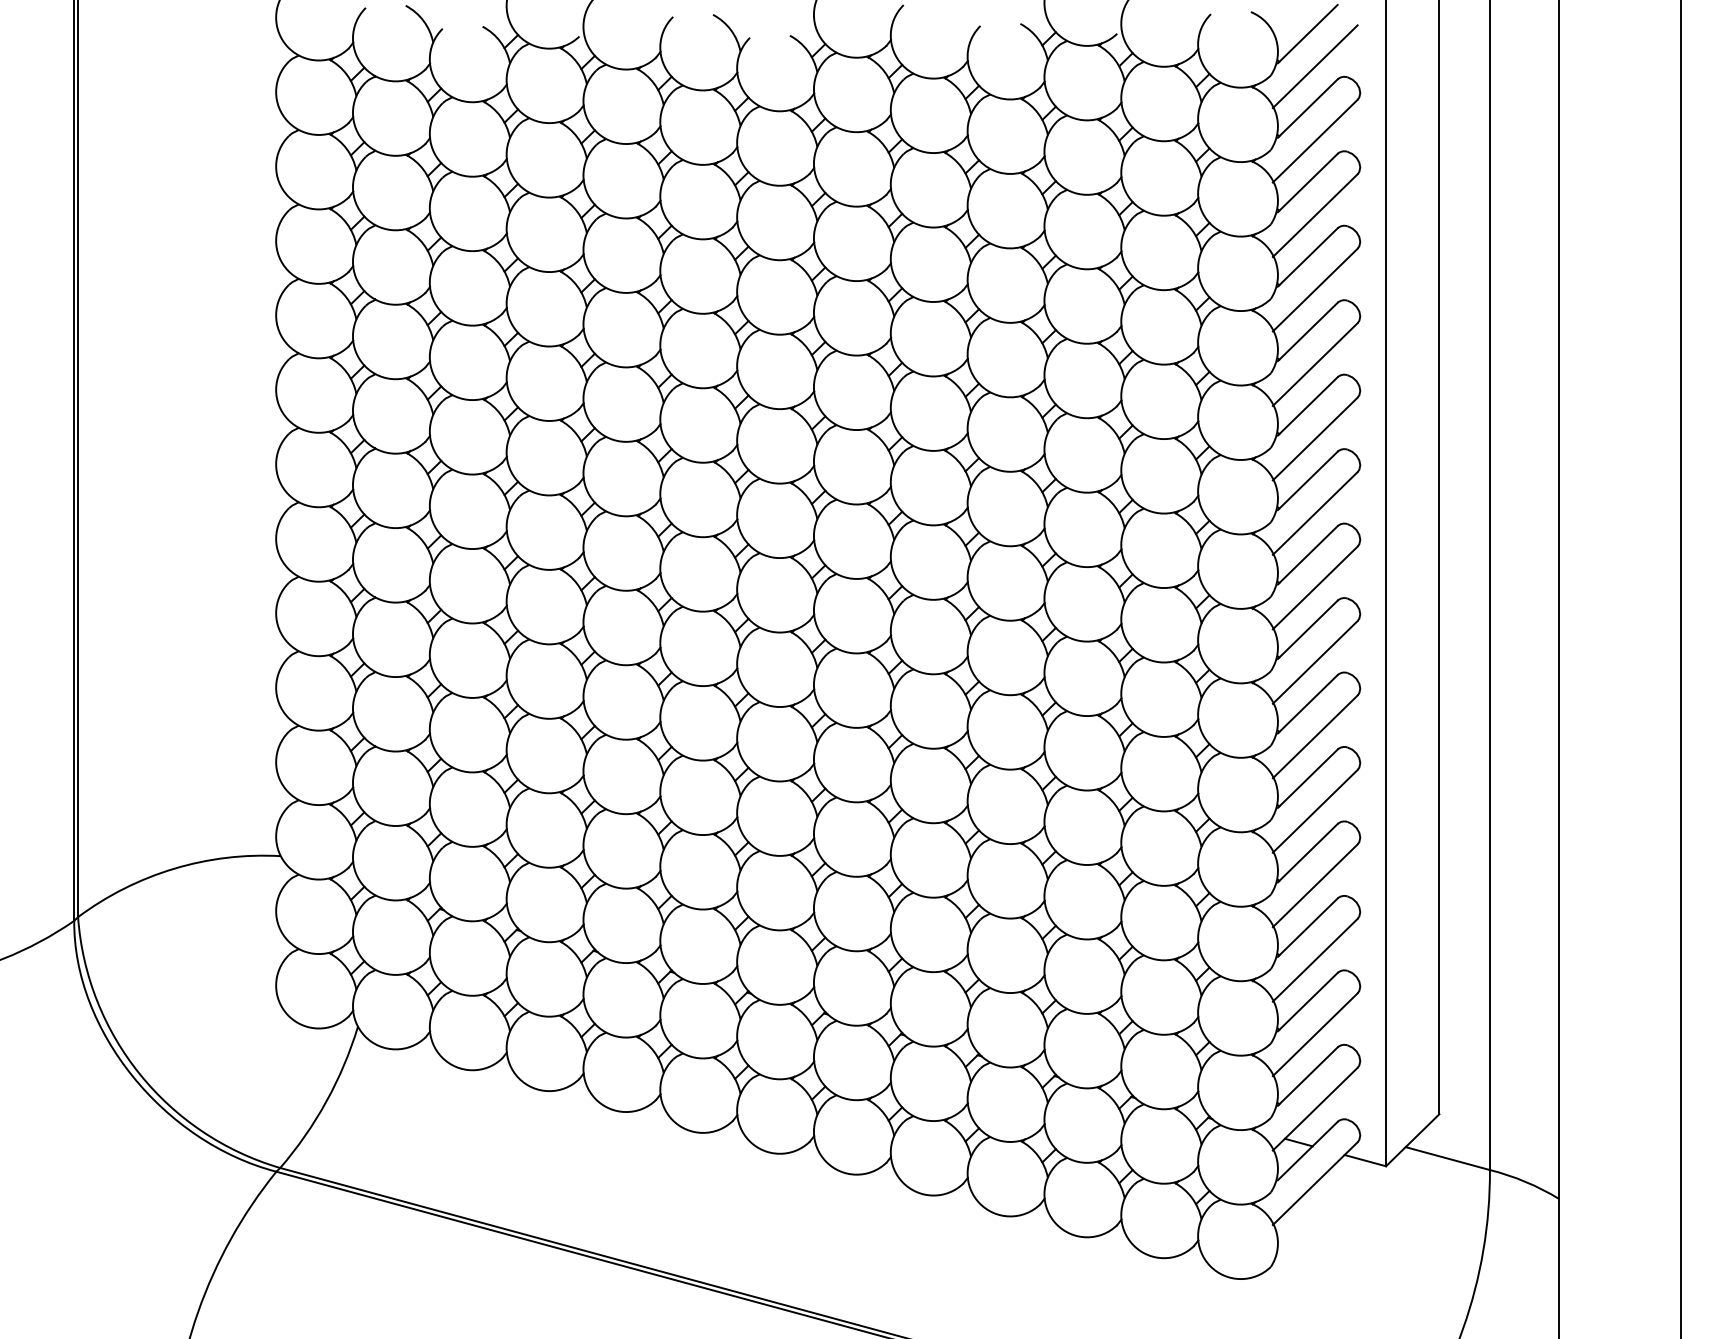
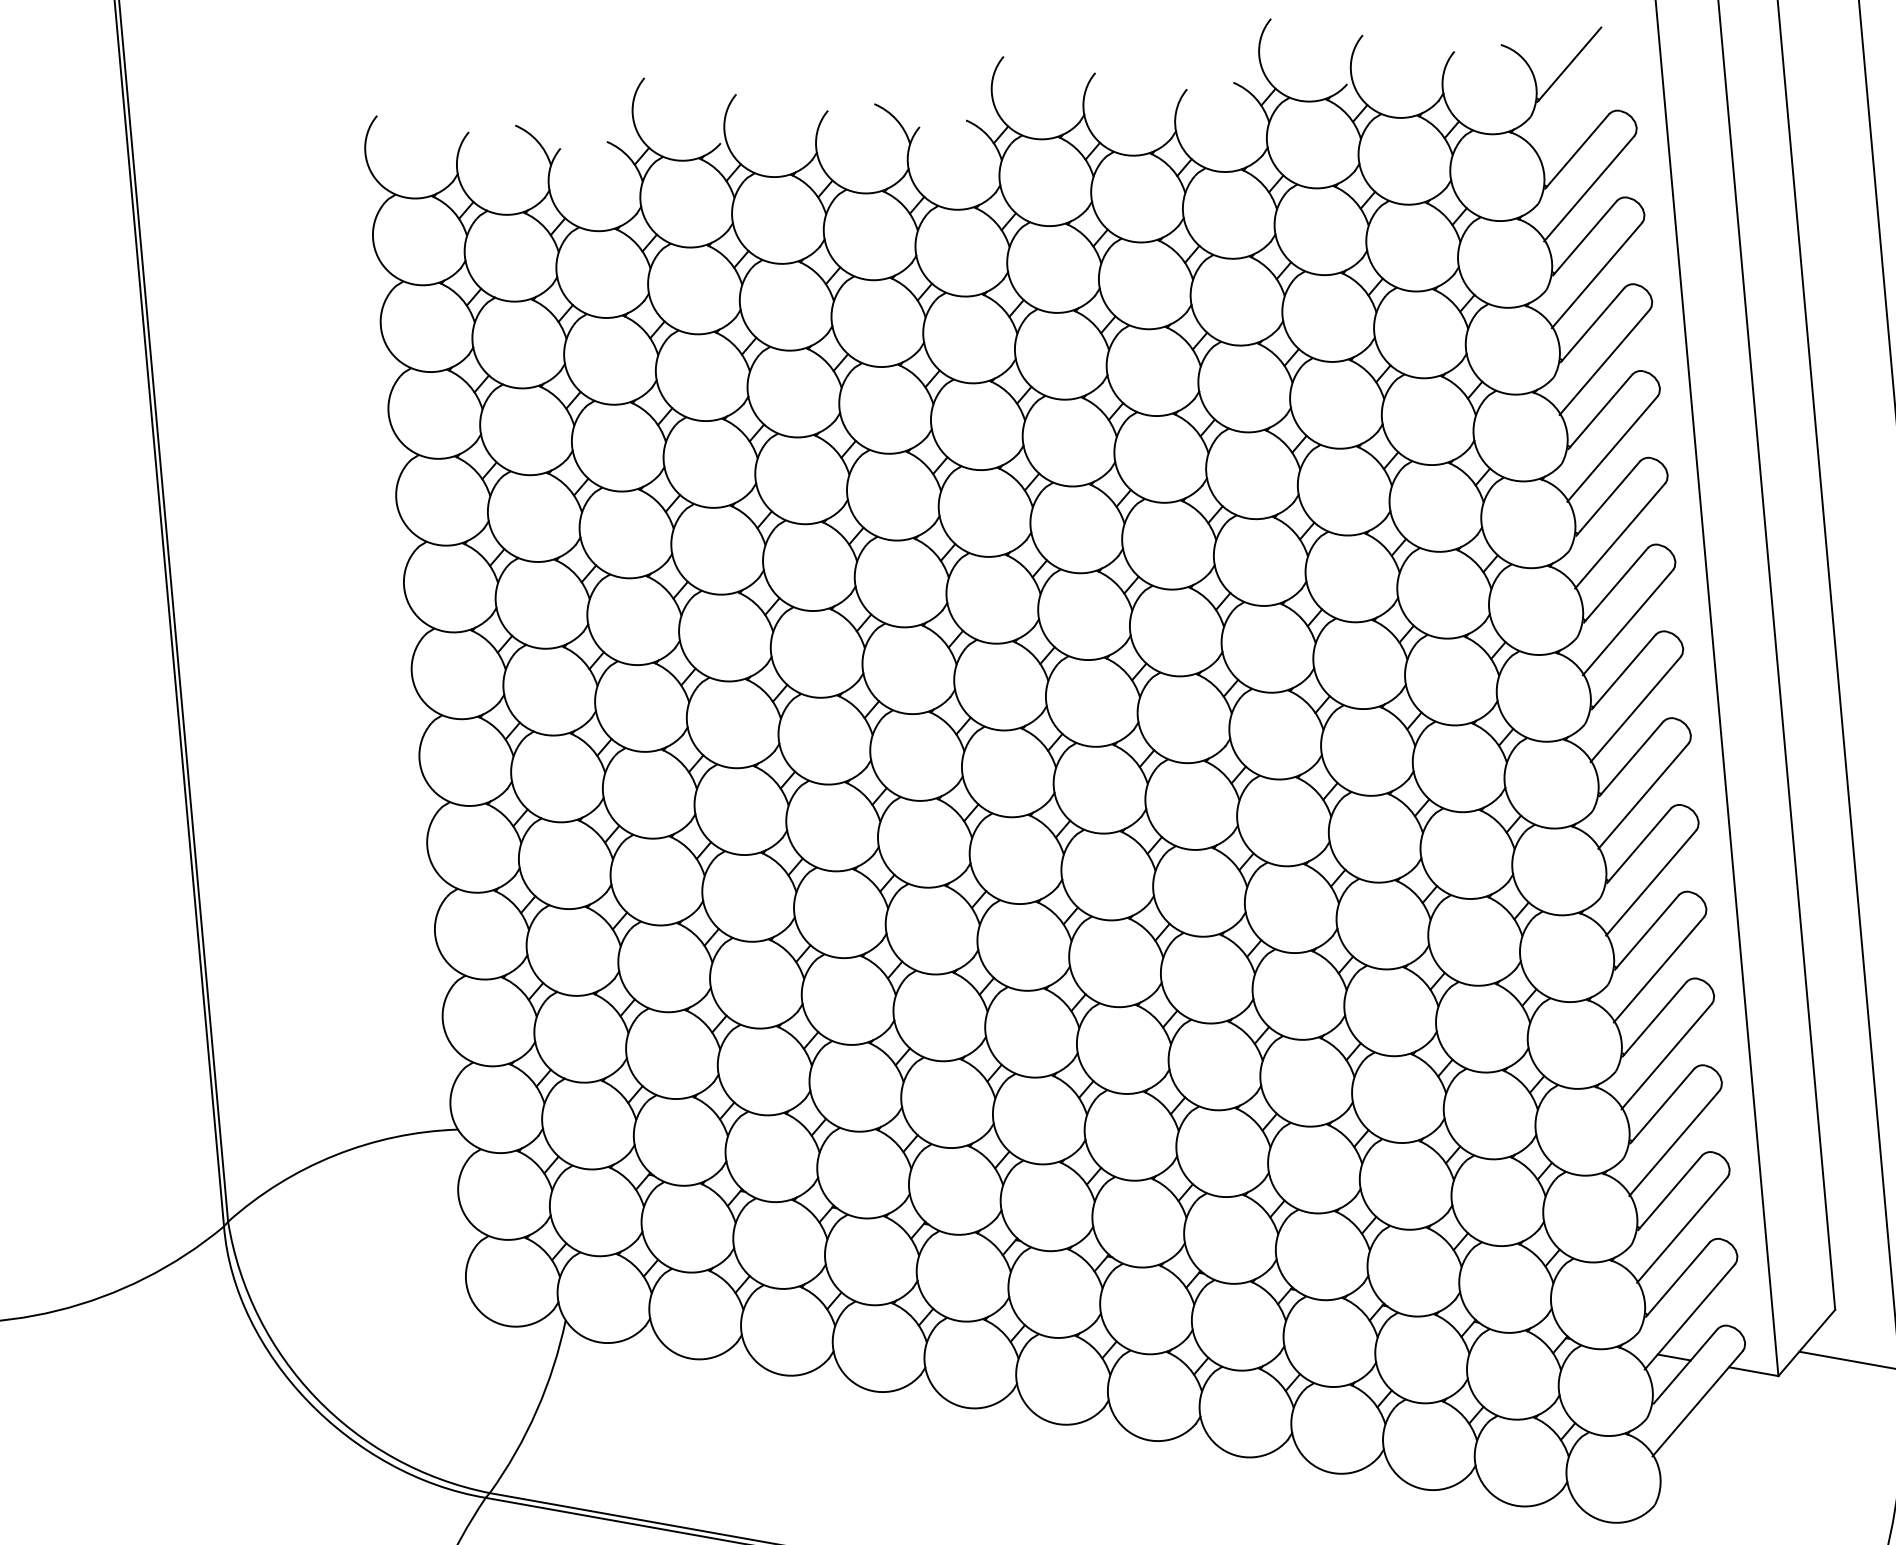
line: (1314, 66) -> (1580, 101), removed

